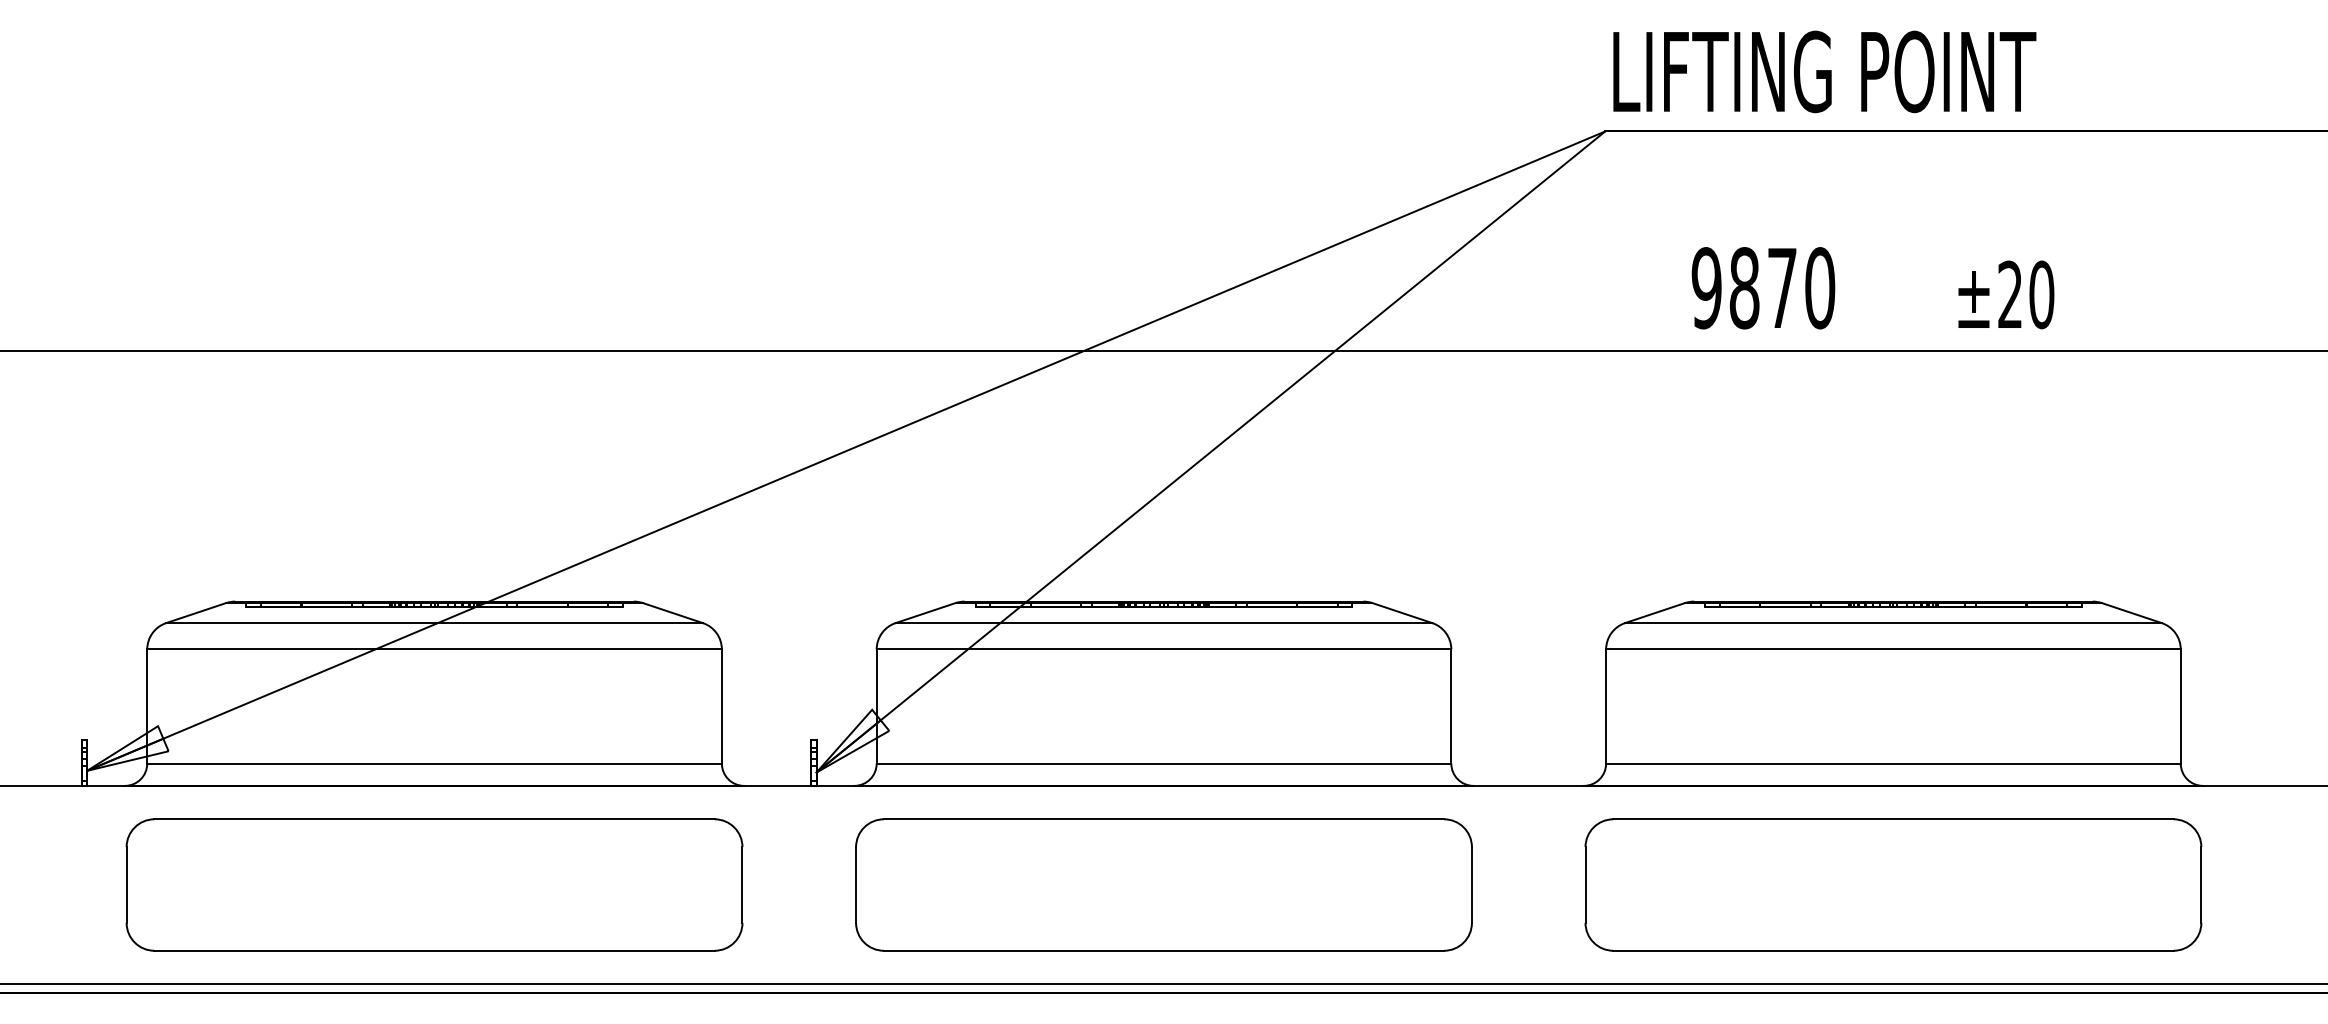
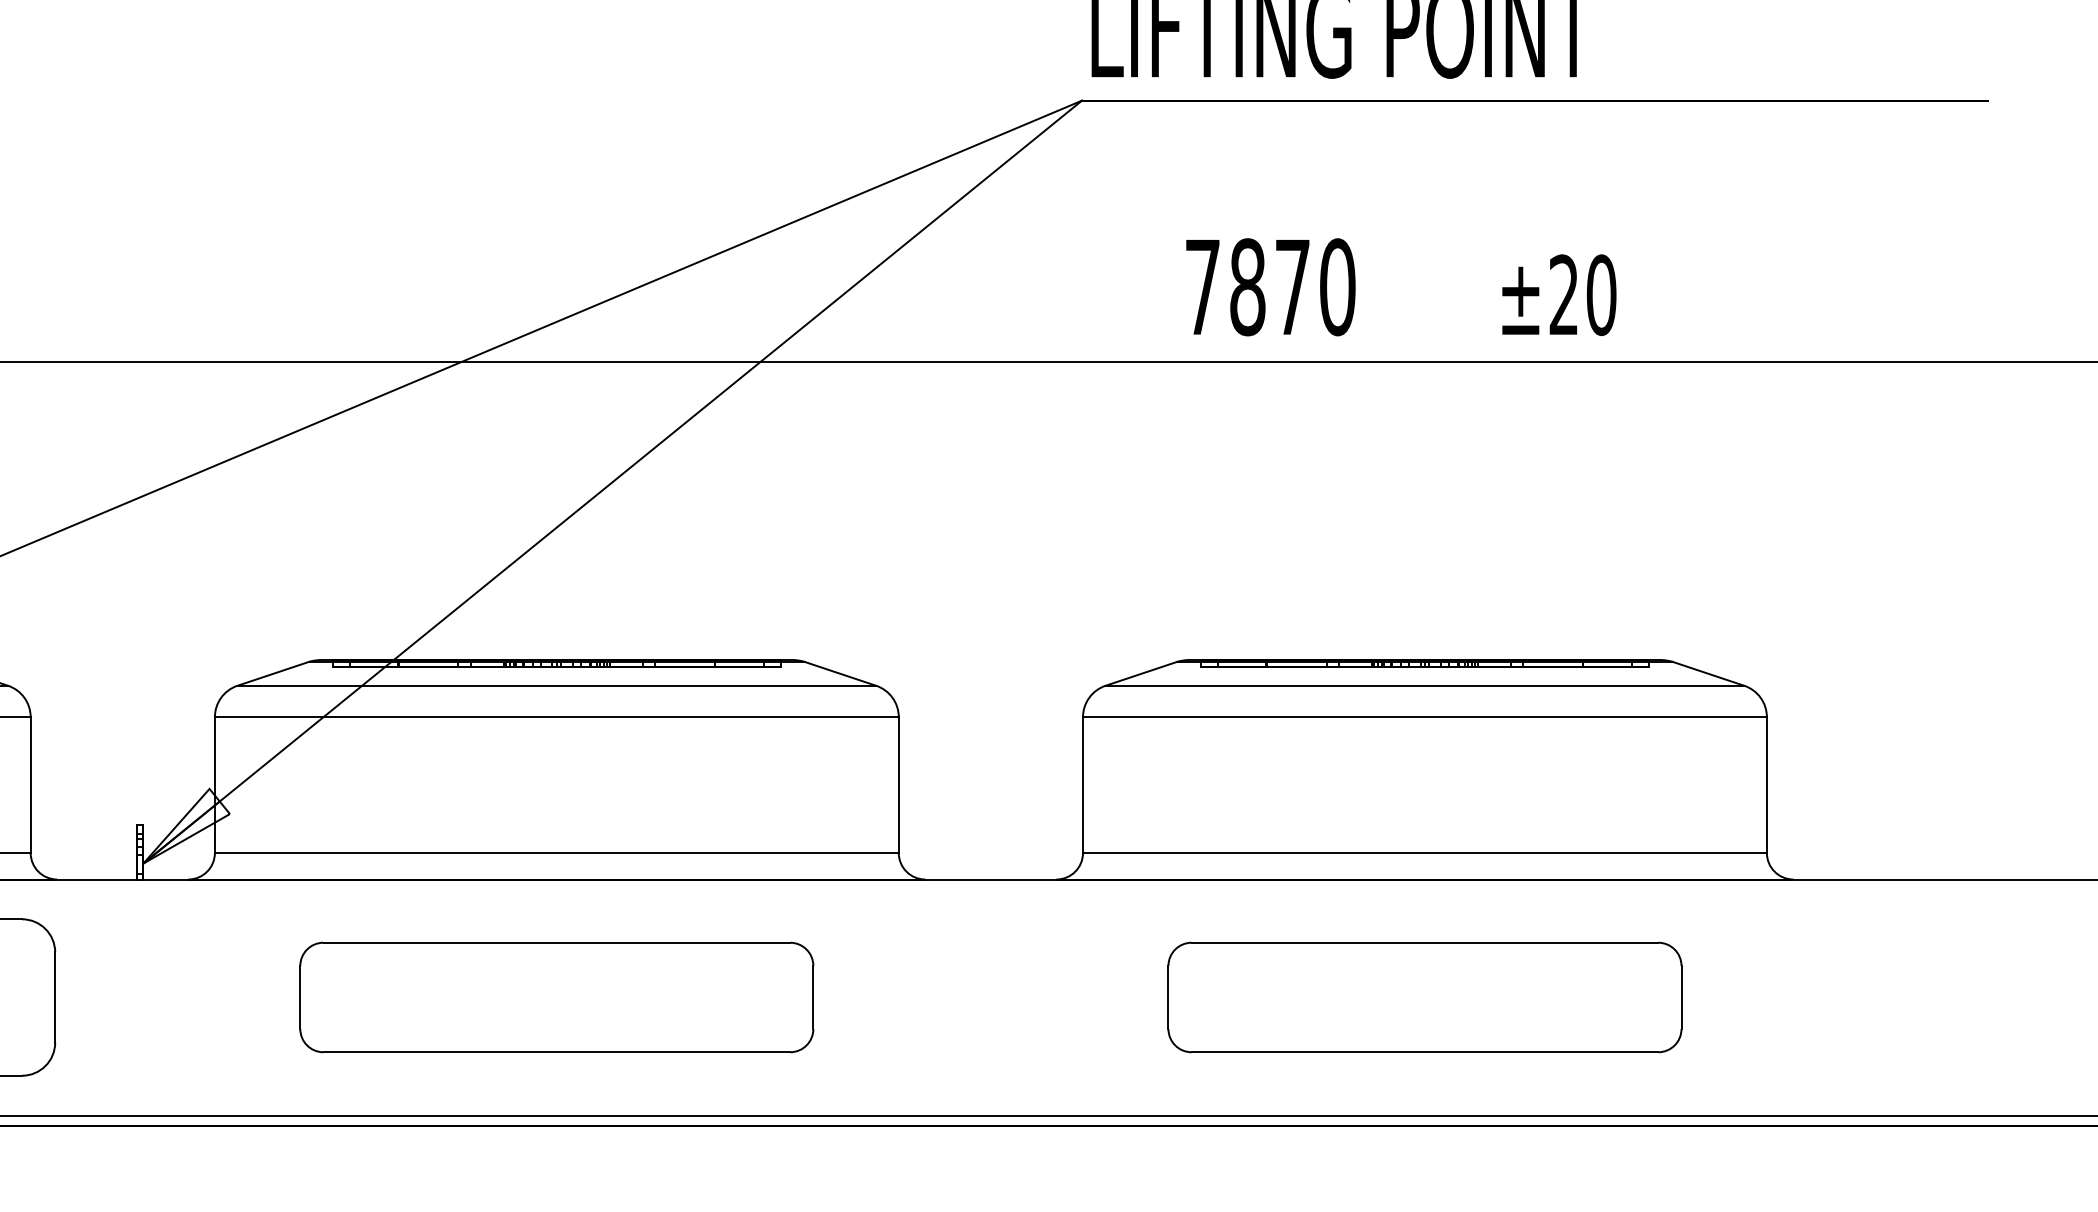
text: (1706, 288) -> (1202, 287), 9870 -> 7870
part: (1163, 884) -> (556, 996), size x0.7
part: (1893, 884) -> (1425, 996), size x0.7

